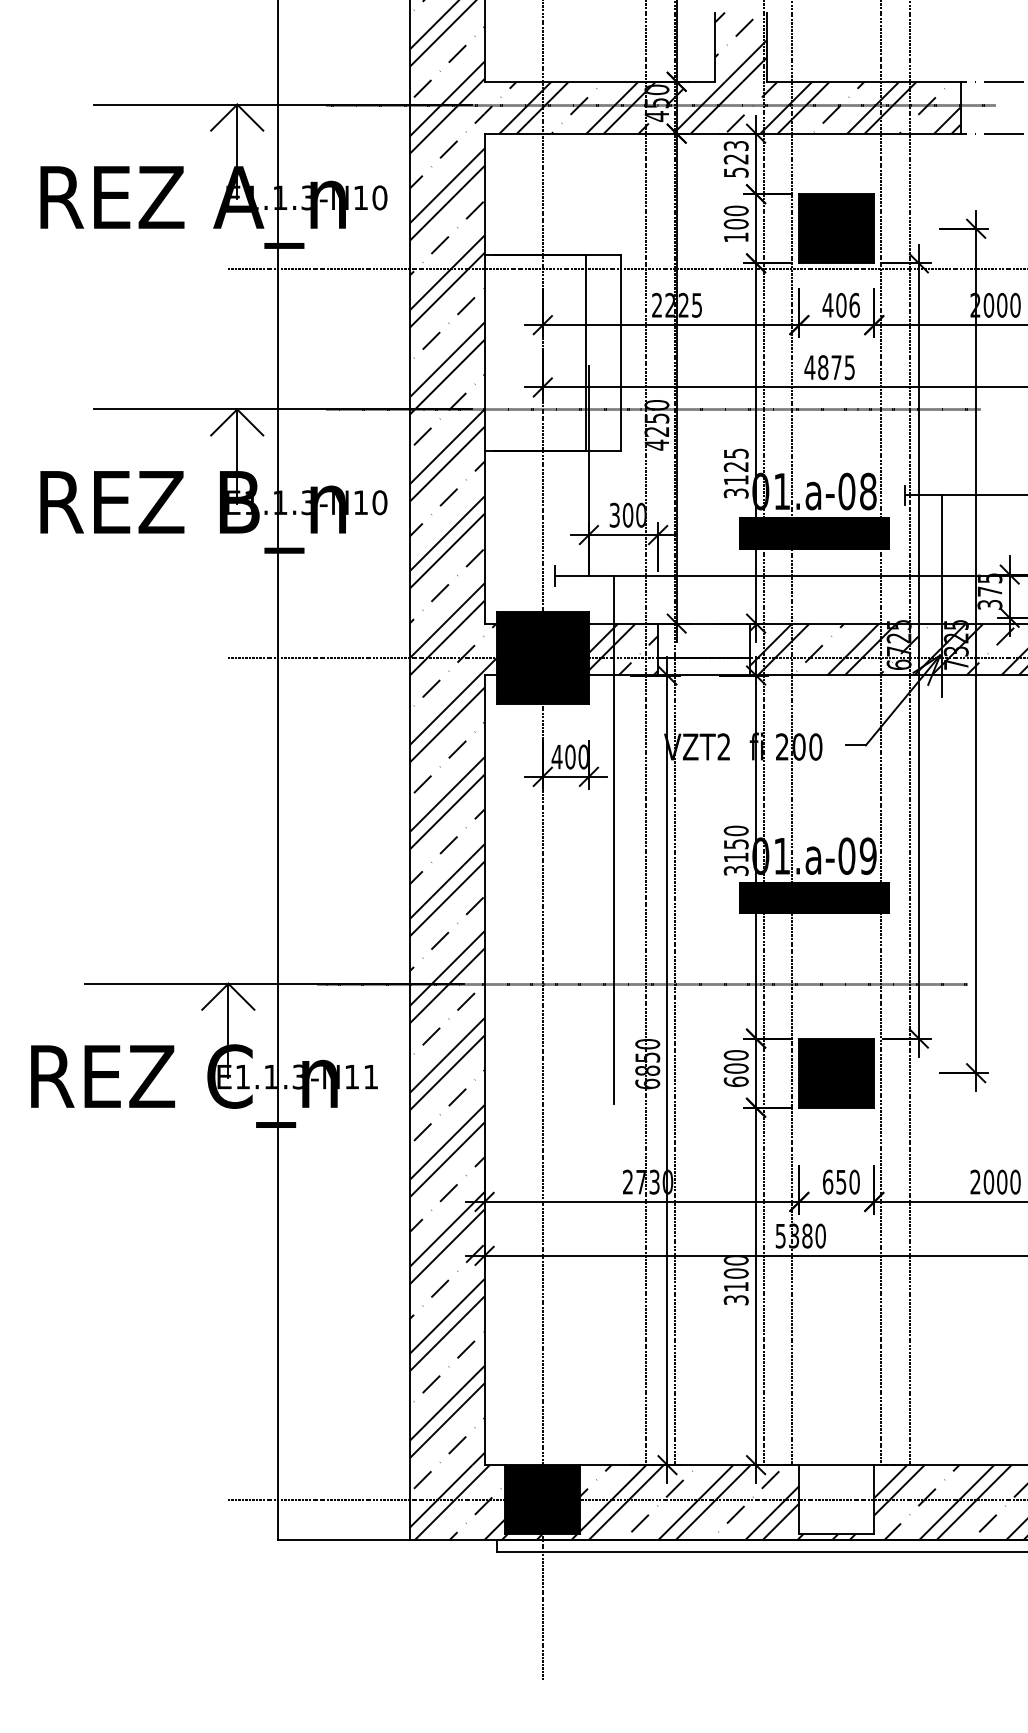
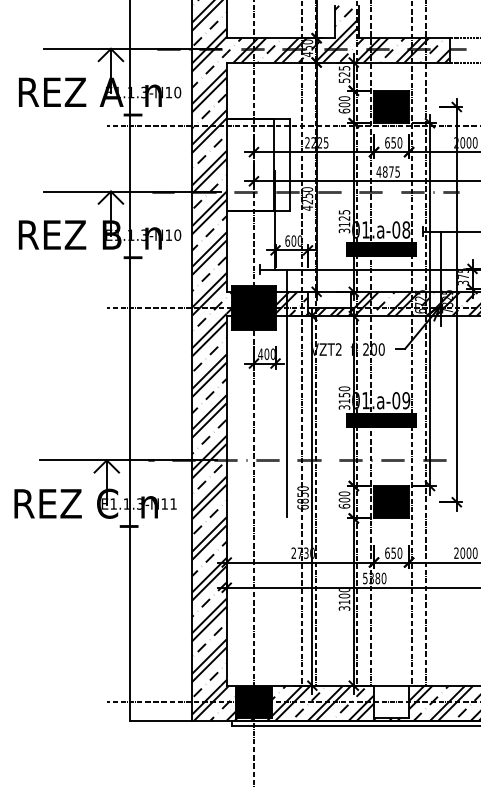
text: (734, 146) -> (343, 68), 523 -> 525
text: (736, 236) -> (344, 110), 100 -> 600
text: (840, 304) -> (393, 142), 406 -> 650
text: (614, 513) -> (287, 240), 300 -> 600
hatch: (708, 667) -> (331, 312), added

